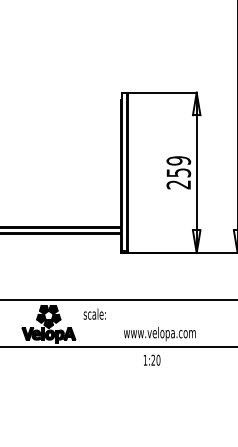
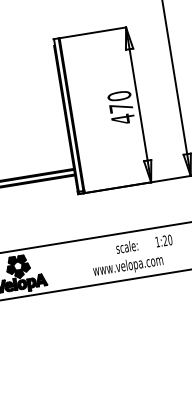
text: (178, 172) -> (120, 107), 259 -> 470
text: (94, 313) -> (126, 246), moved
text: (151, 359) -> (163, 240), moved

